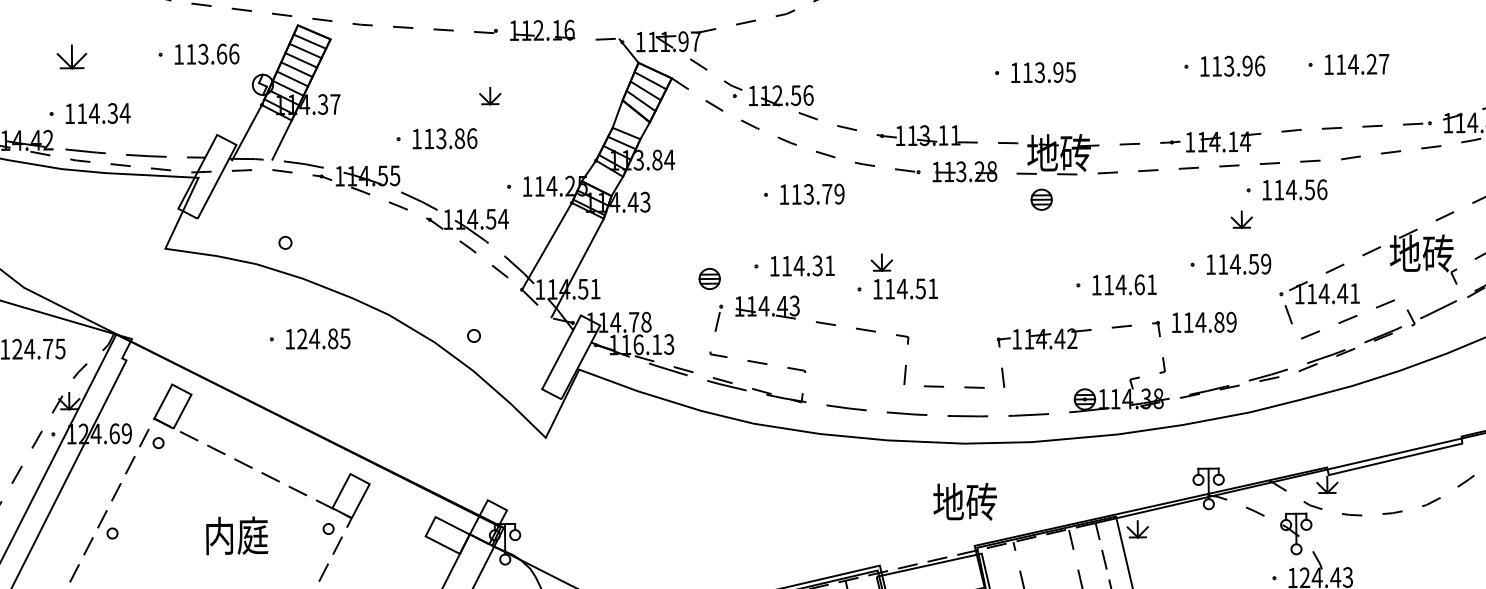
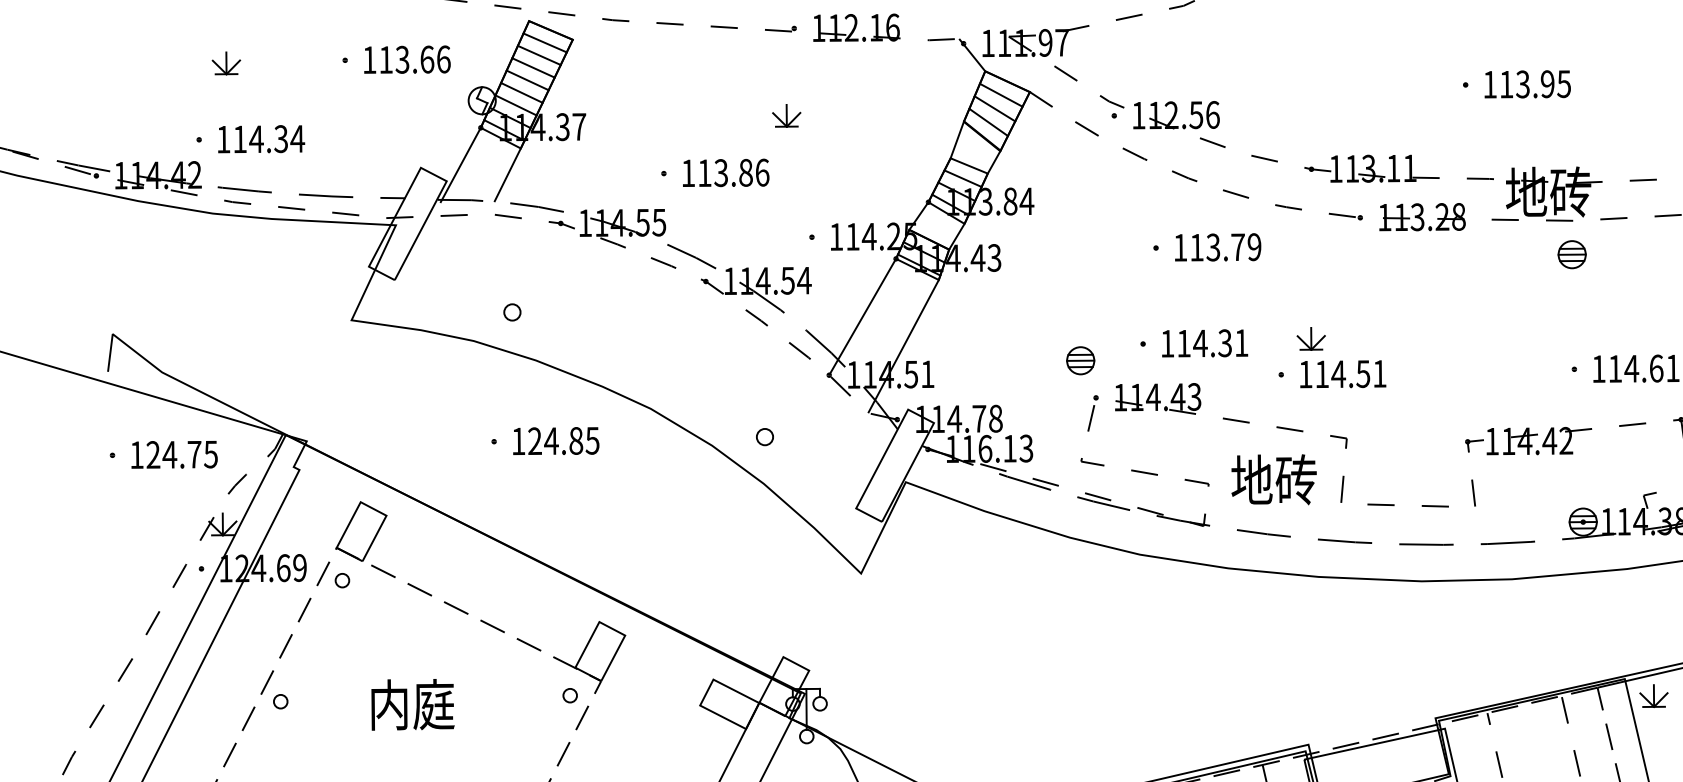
part: (71, 56) -> (225, 62), size x0.71
part: (1041, 199) -> (1571, 254), moved
text: (964, 501) -> (1273, 479), moved
text: (237, 535) -> (413, 704), moved

